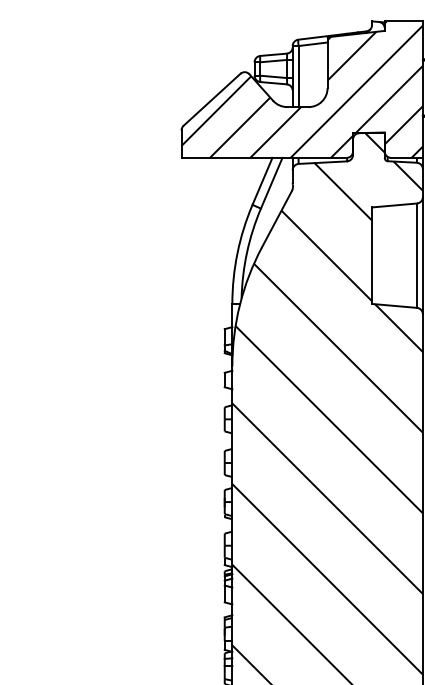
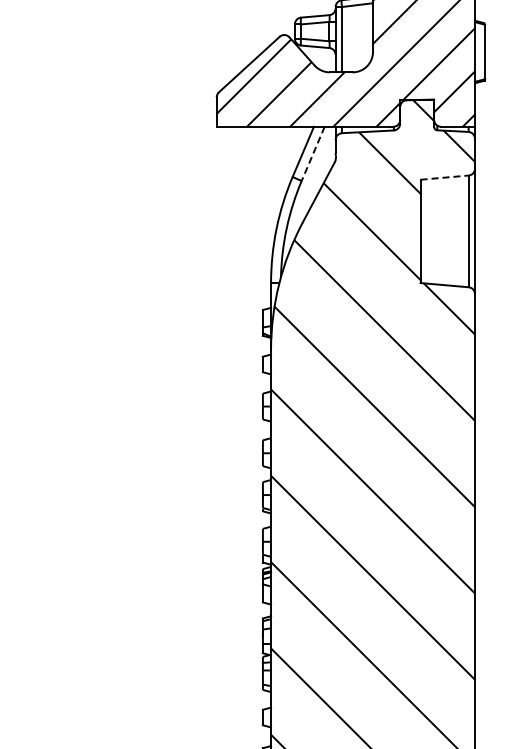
line: (272, 183) -> (313, 154), solid -> dashed
line: (395, 205) -> (445, 177), solid -> dashed

